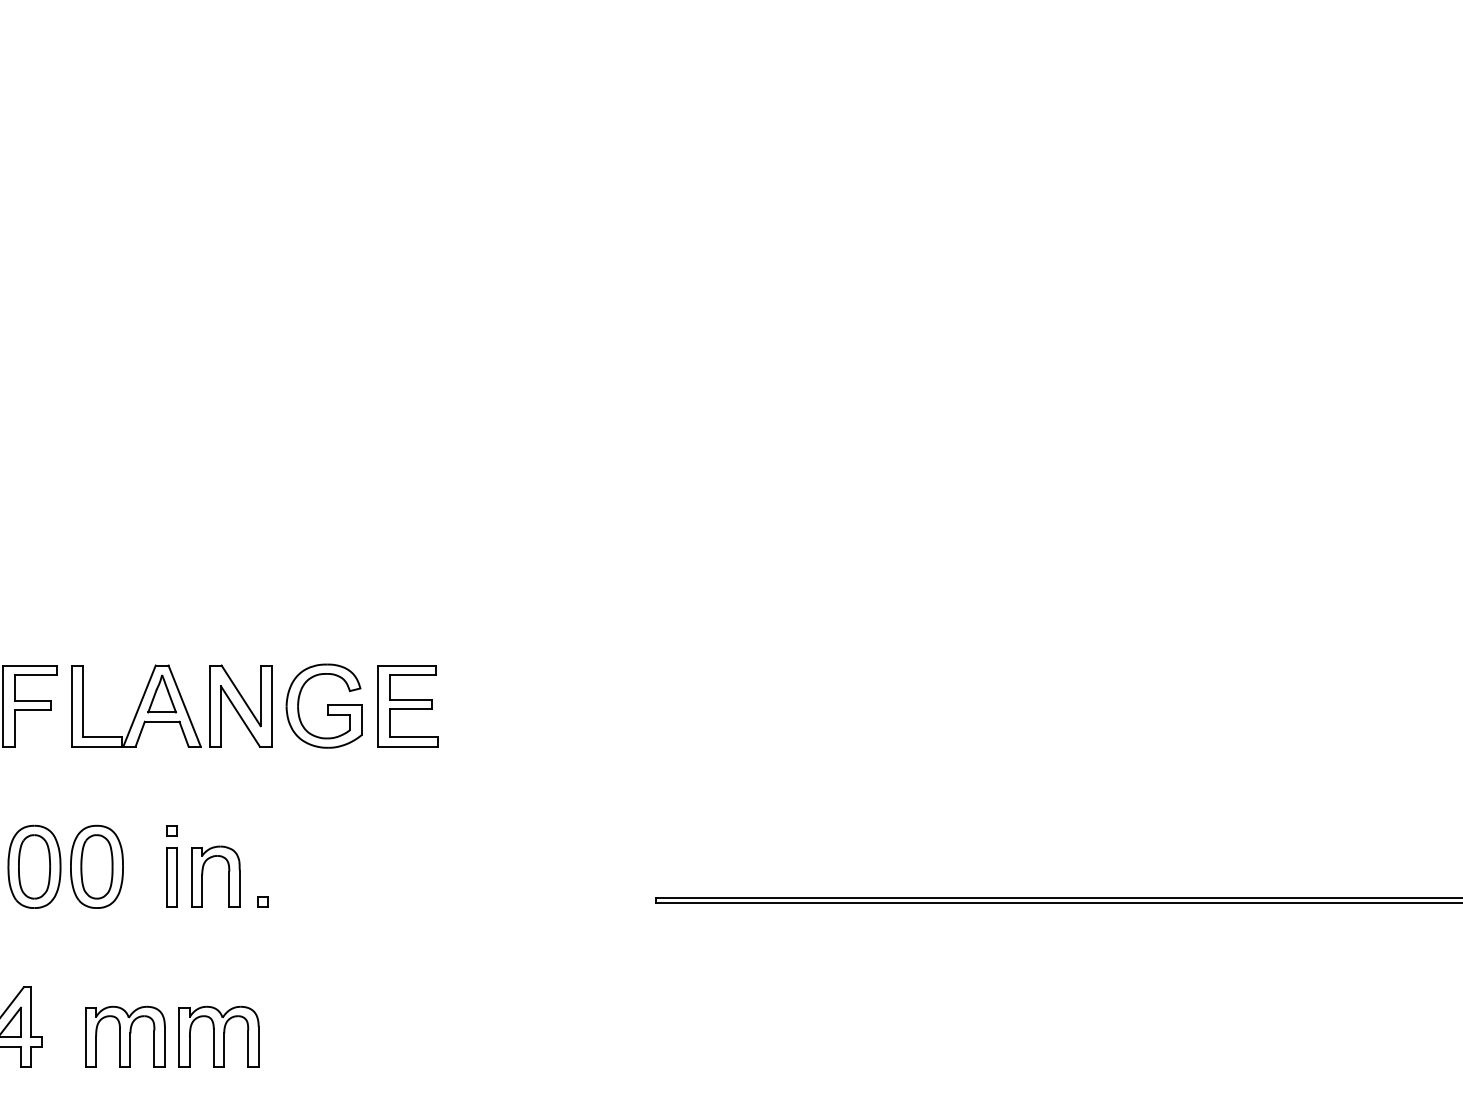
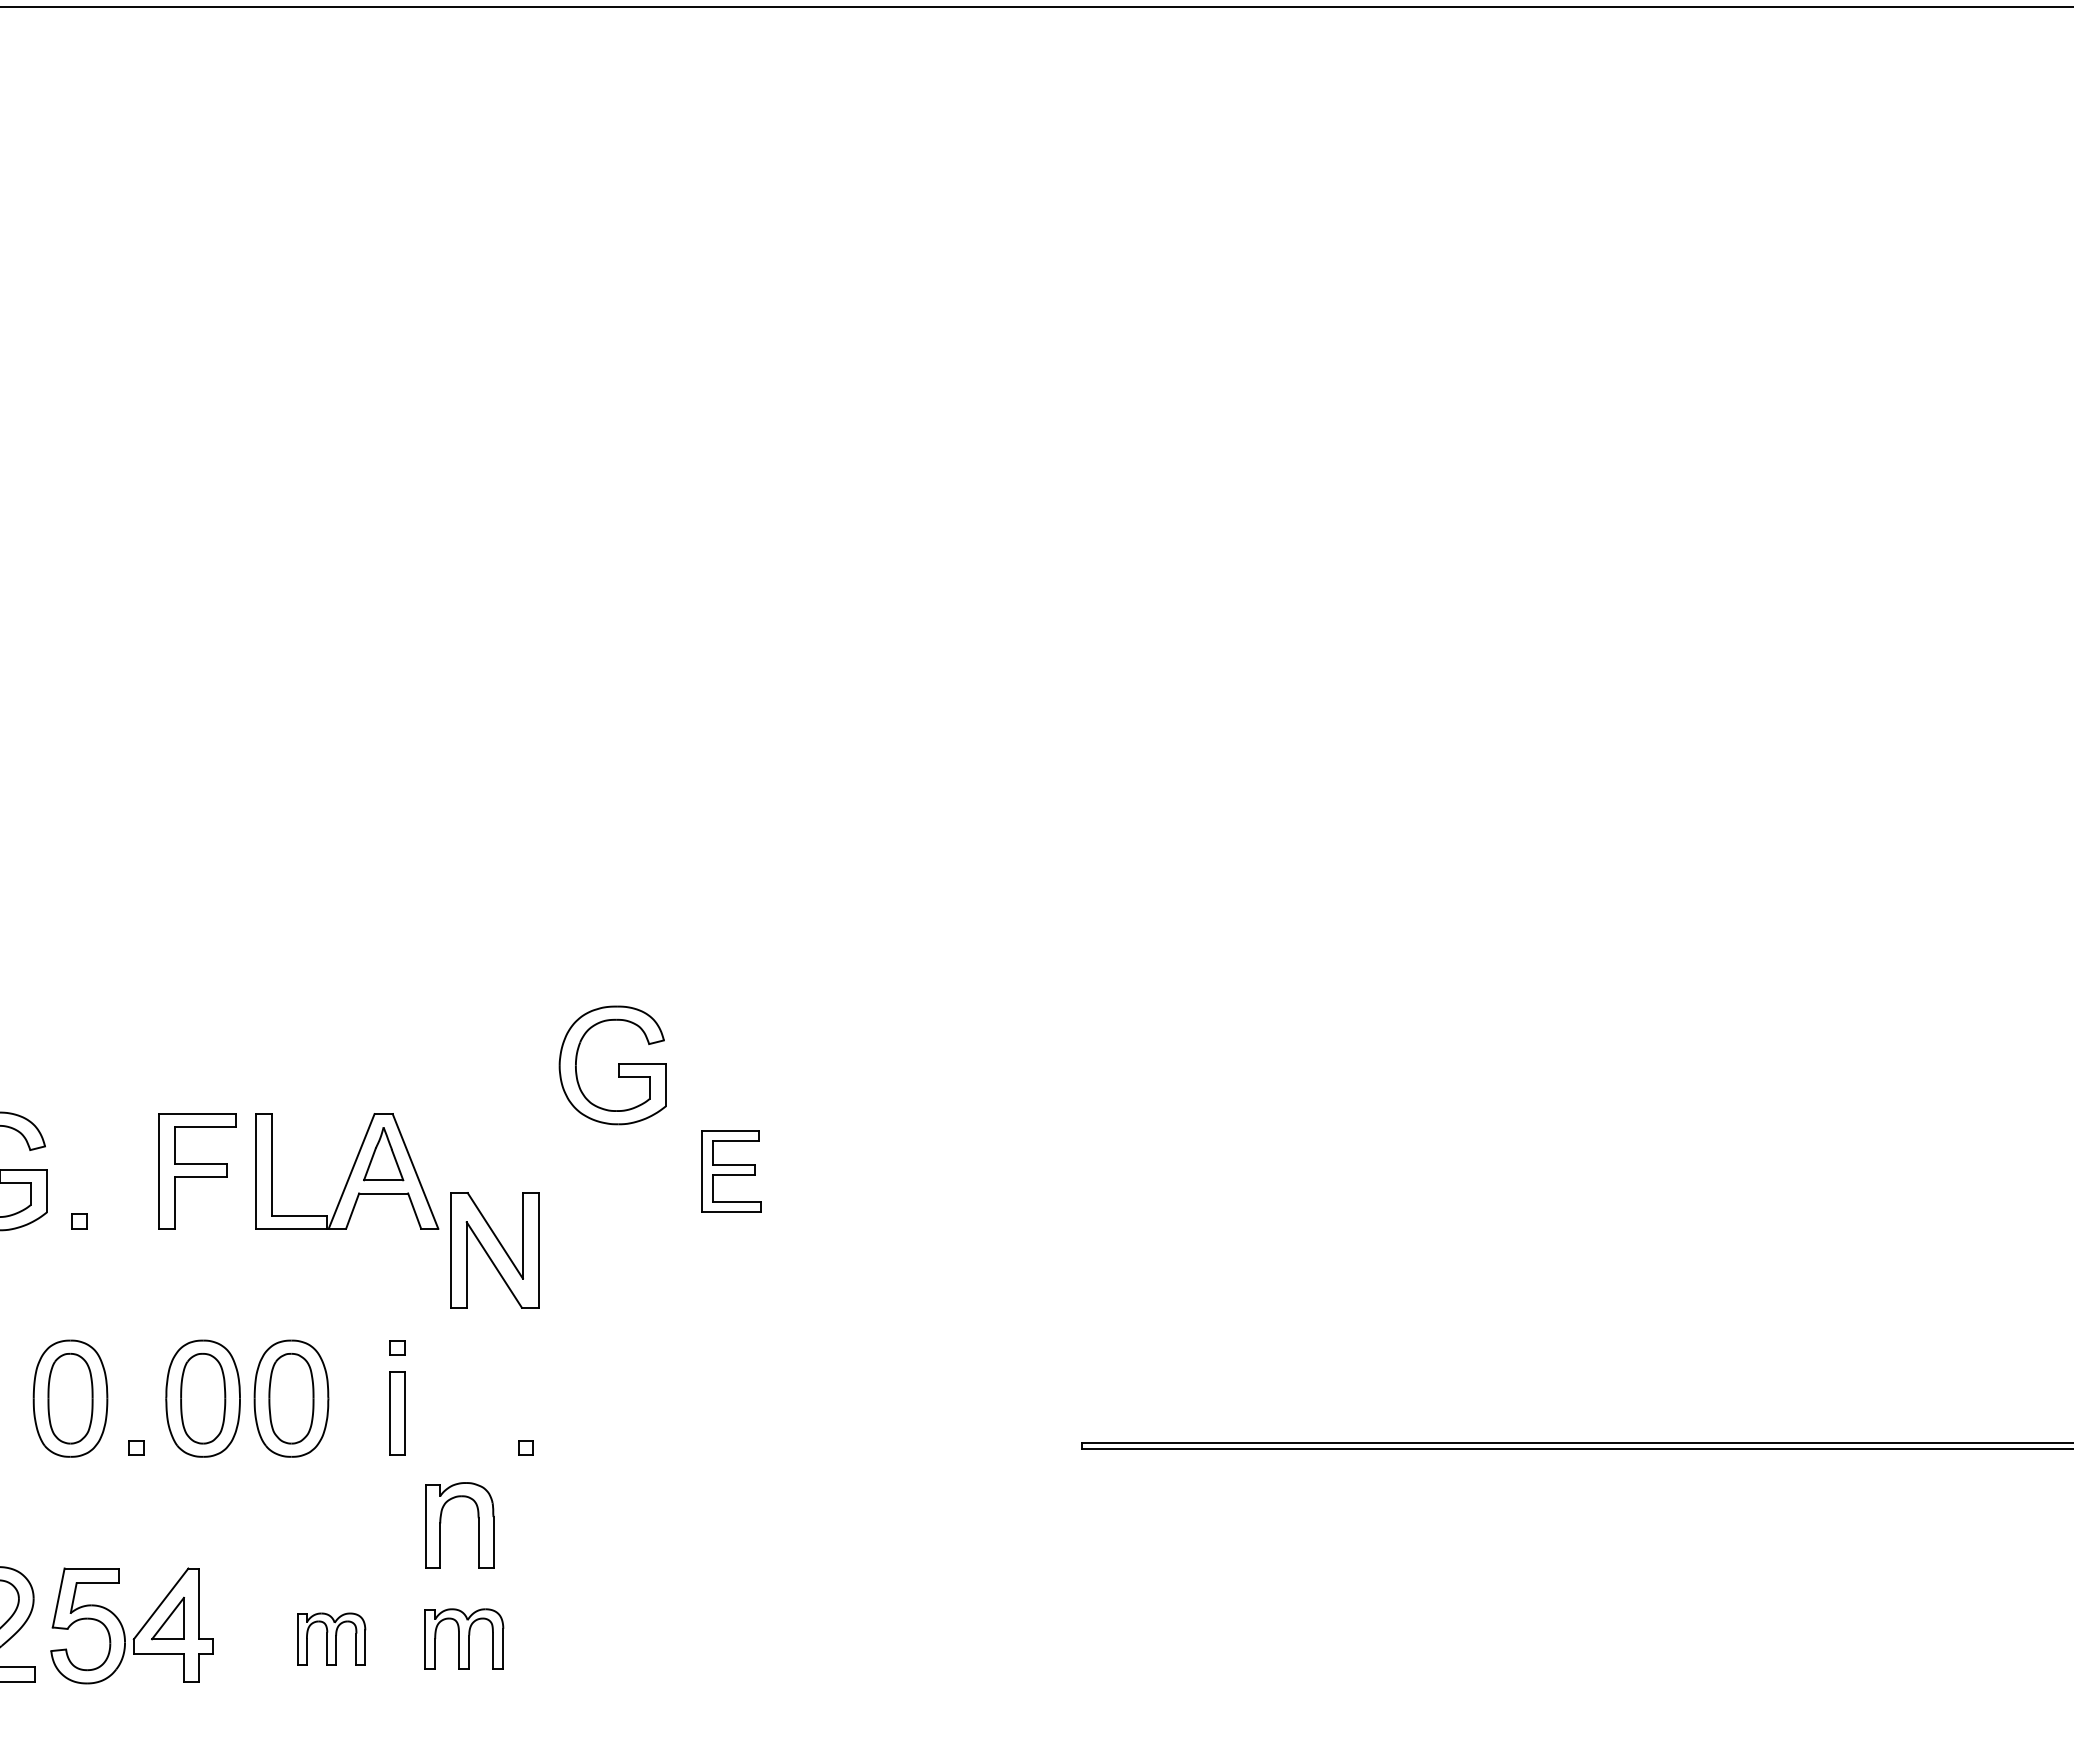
part: (240, 706) -> (494, 1250), moved
part: (323, 706) -> (612, 1065), moved
part: (407, 706) -> (730, 1171), size x0.7
part: (203, 875) -> (441, 1523), moved
part: (125, 1036) -> (331, 1638), size x0.6
part: (218, 1036) -> (463, 1638), size x0.7

